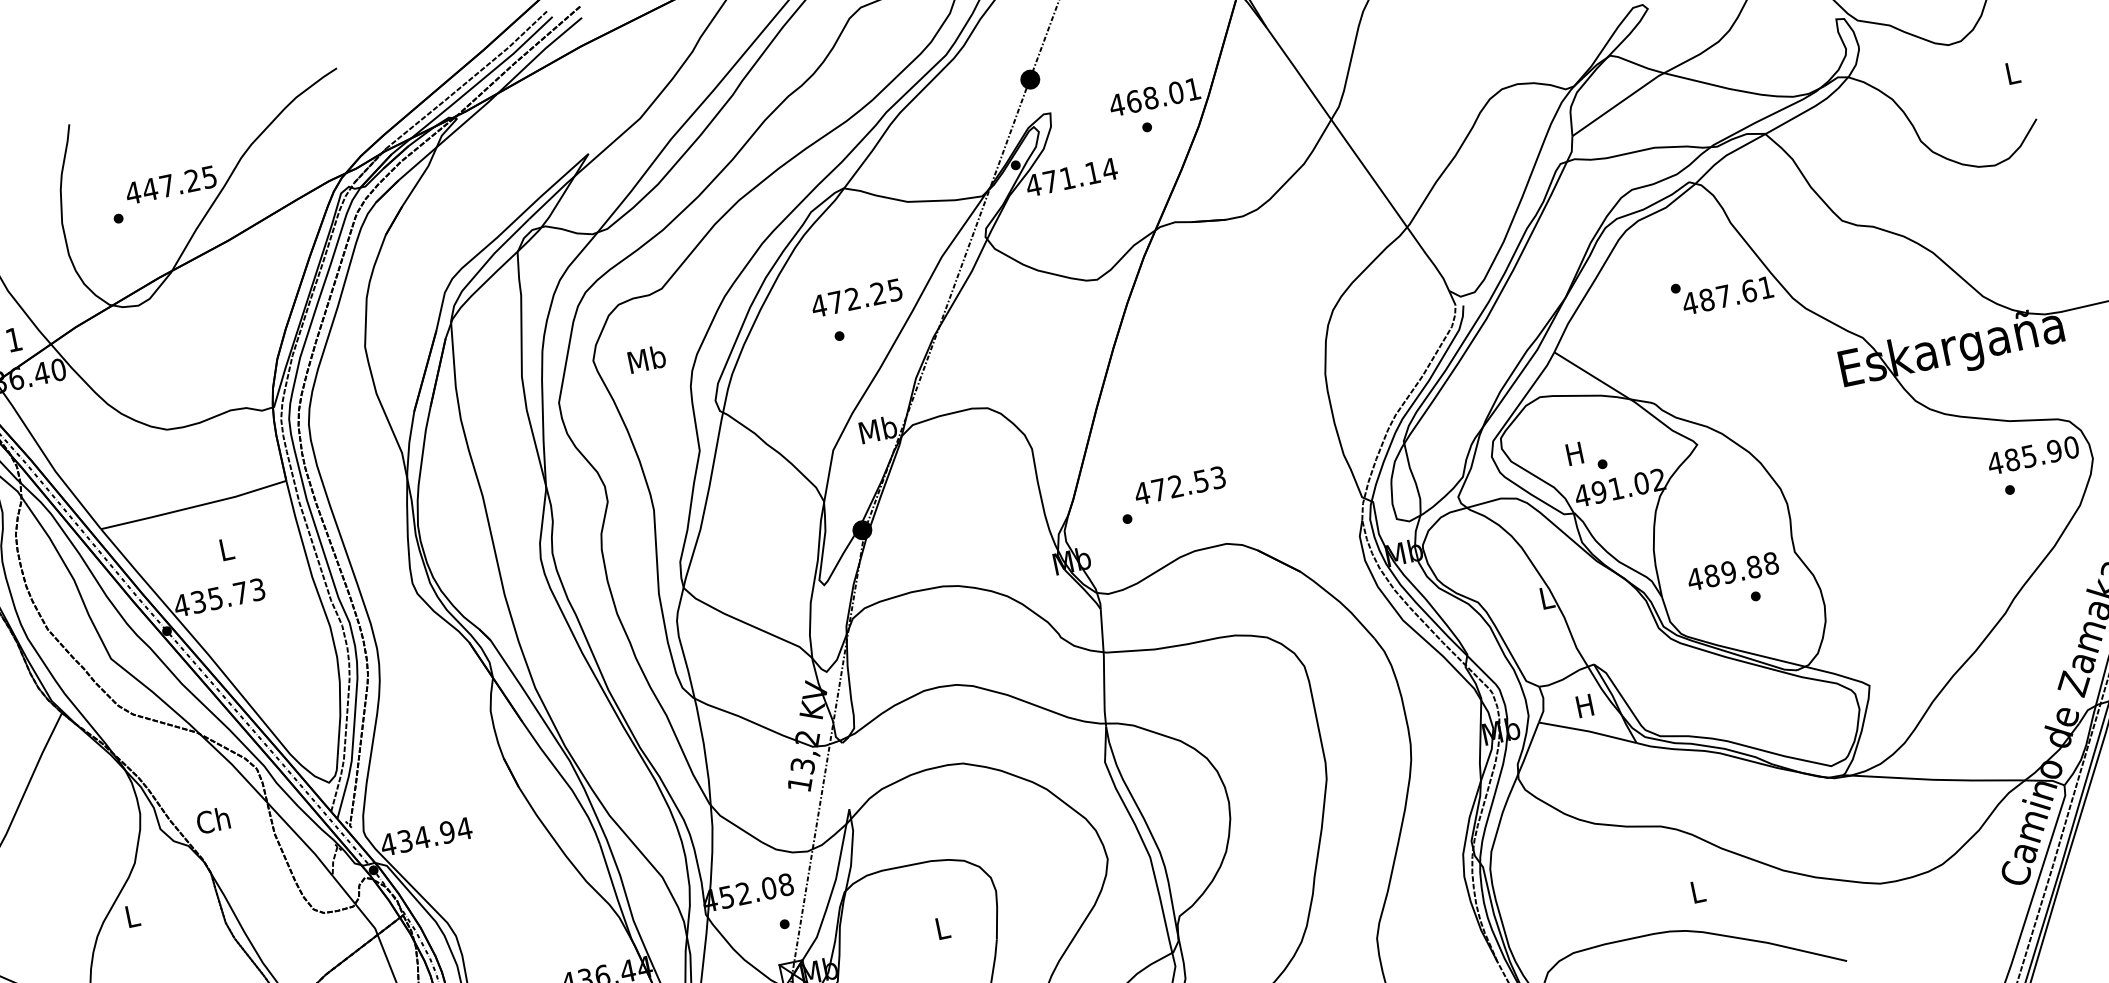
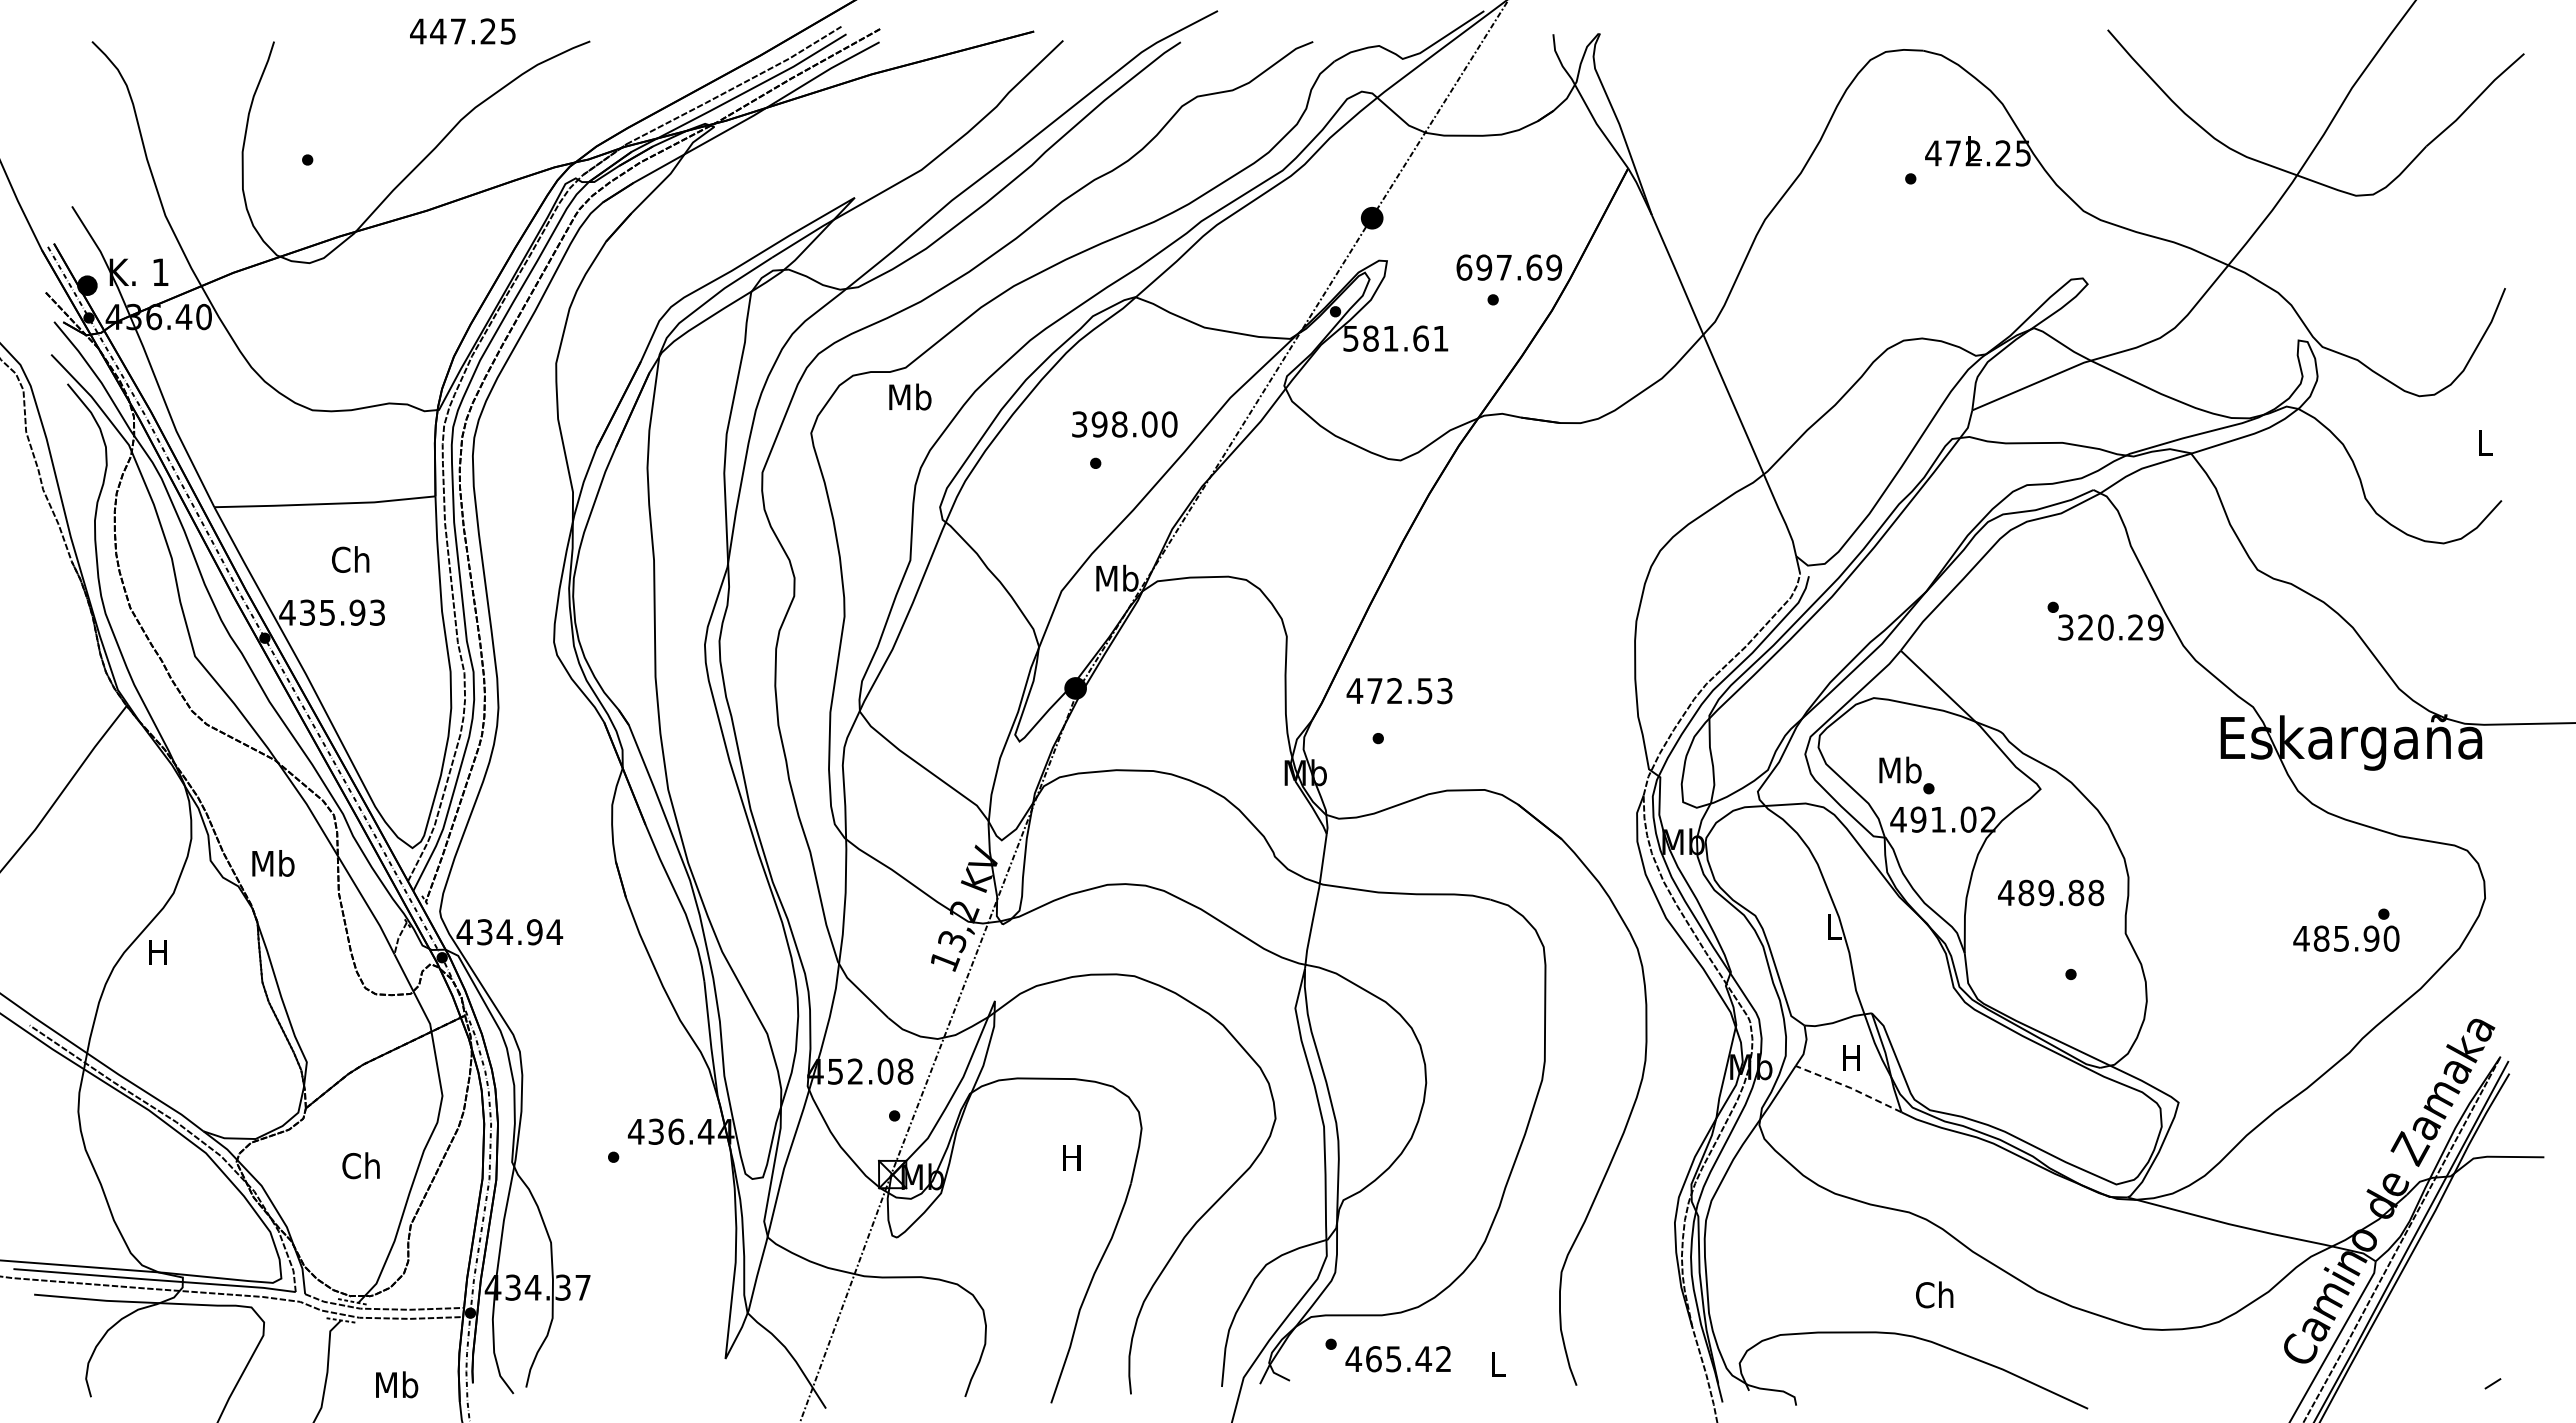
text: (1155, 97) -> (1509, 267), 468.01 -> 697.69
text: (1071, 177) -> (1395, 338), 471.14 -> 581.61
text: (170, 185) -> (462, 31), moved
text: (1727, 295) -> (2110, 627), 487.61 -> 320.29
text: (857, 298) -> (1124, 424), 472.25 -> 398.00
text: (647, 358) -> (910, 396), moved
text: (1575, 452) -> (1900, 769), H -> Mb
text: (2033, 455) -> (2346, 938), moved
text: (1179, 486) -> (1399, 691), moved
text: (225, 549) -> (350, 559), L -> Ch
text: (1733, 571) -> (2051, 892), moved
text: (240, 592) -> (357, 612), 435.73 -> 435.93
line: (1588, 731) -> (1849, 1087), solid -> dashed
text: (214, 820) -> (273, 863), Ch -> Mb
text: (1696, 891) -> (1934, 1294), L -> Ch
text: (131, 916) -> (157, 952), L -> H
text: (941, 928) -> (1071, 1157), L -> H

